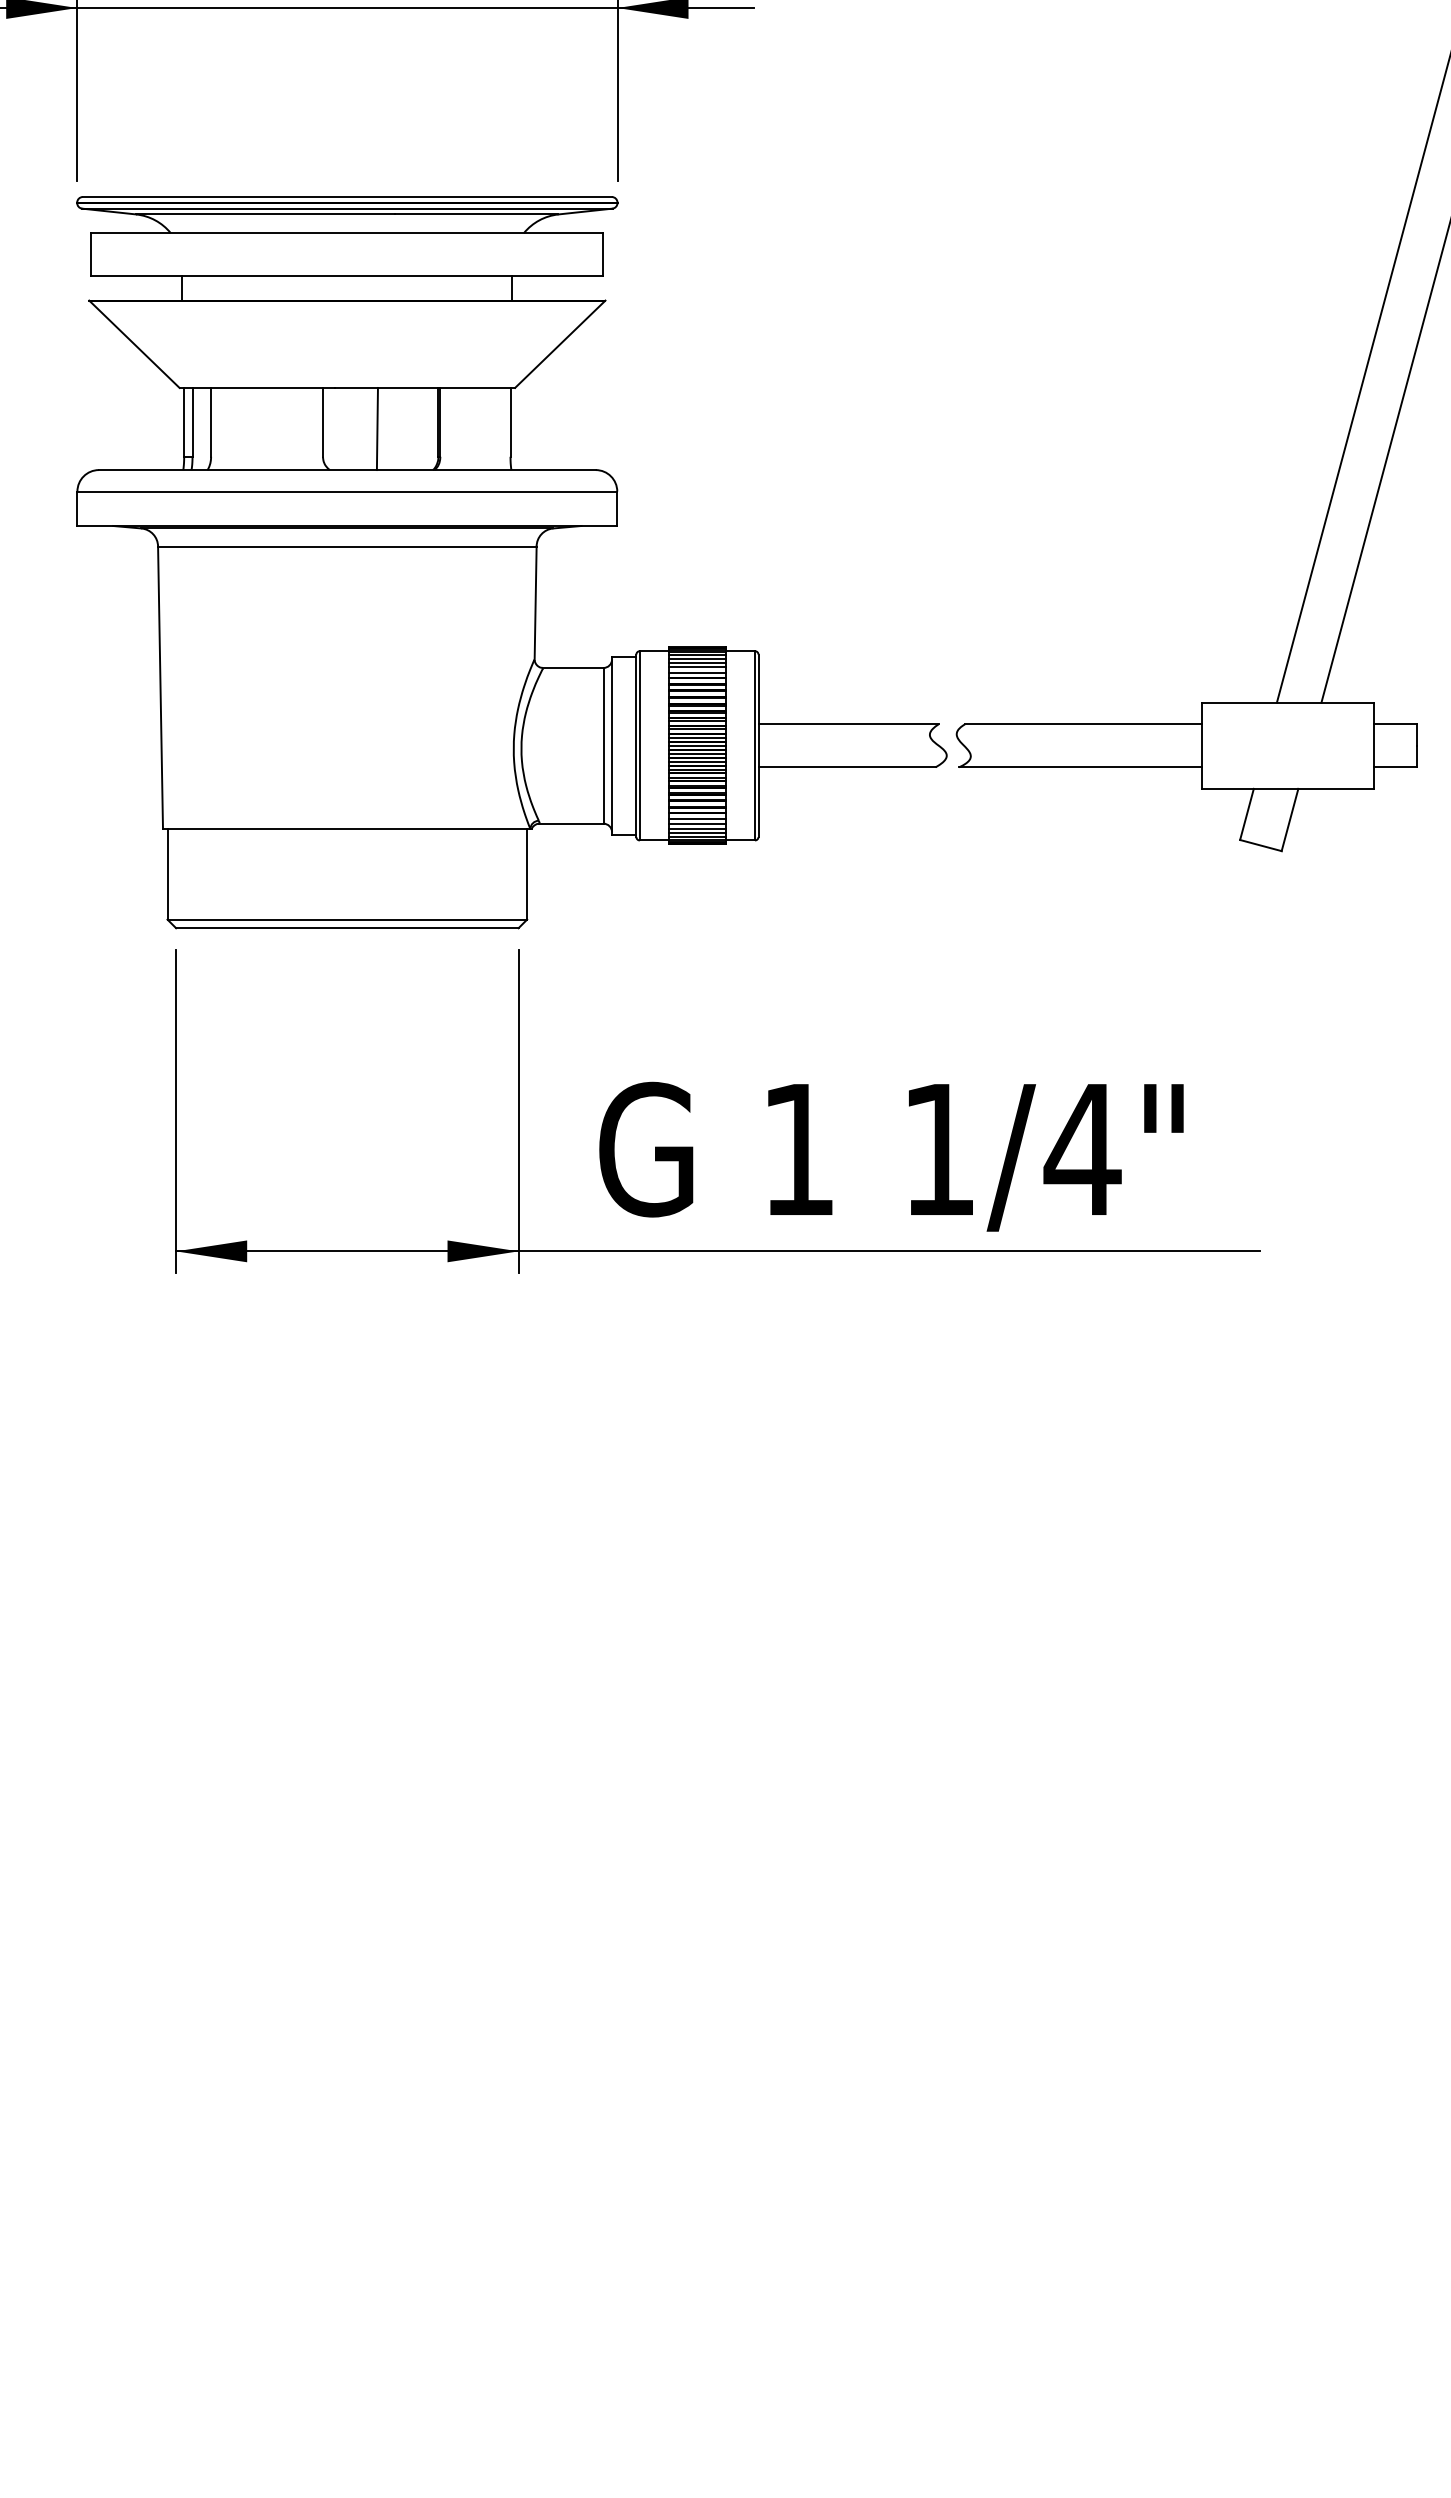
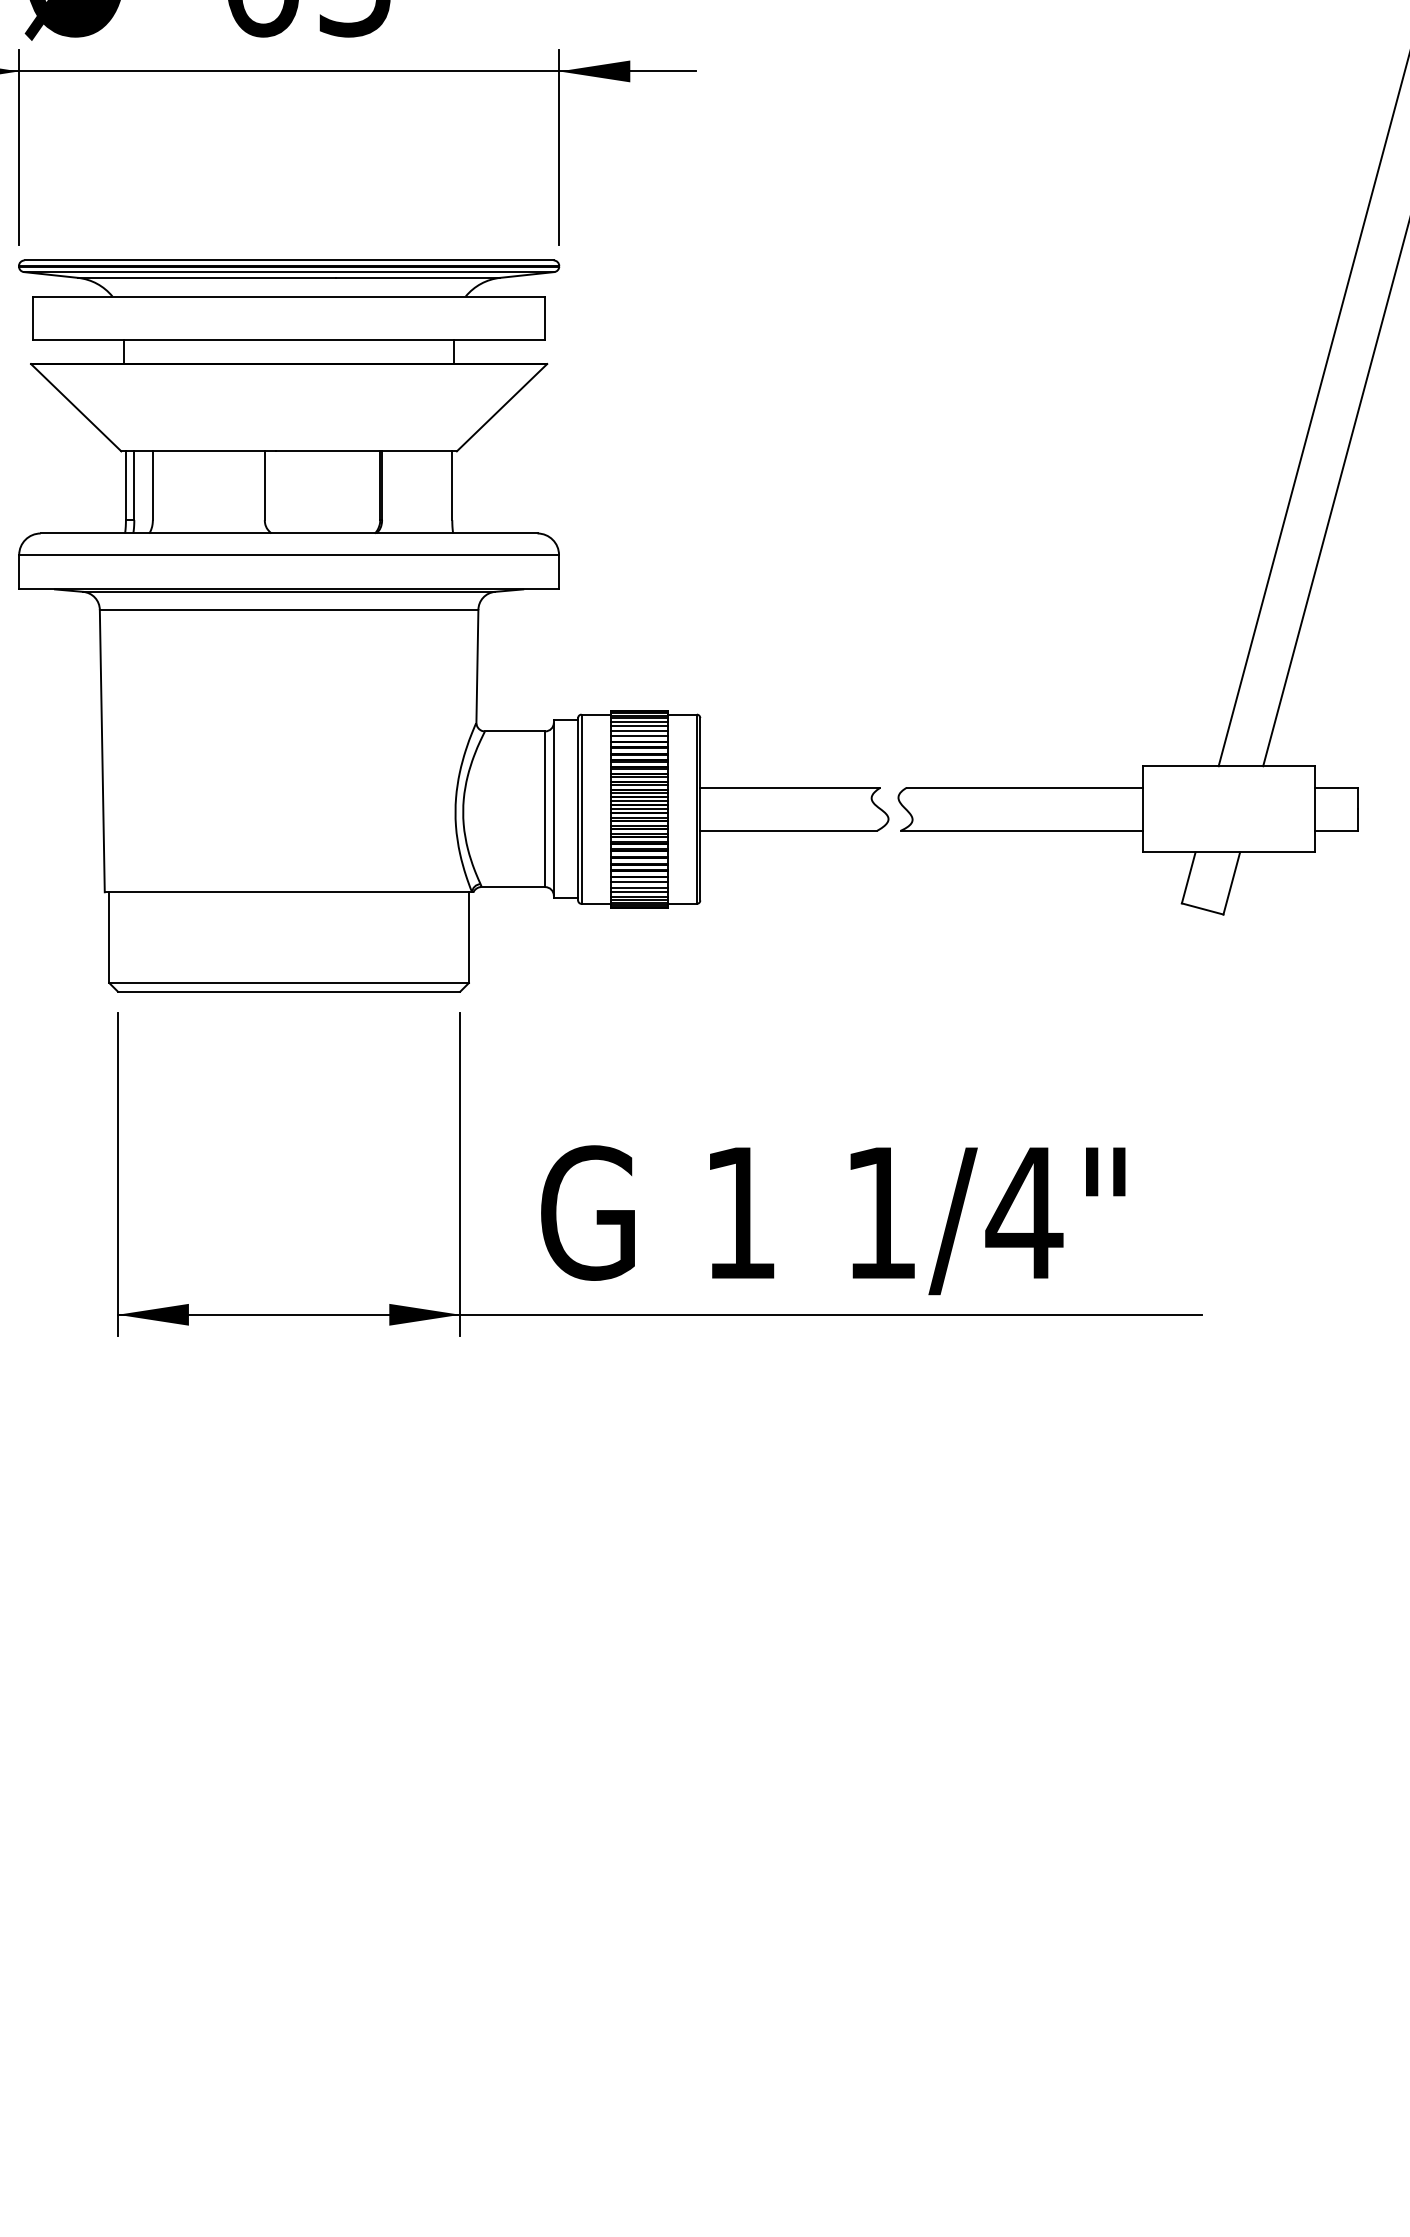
line: (376, 428) -> (318, 491), removed

